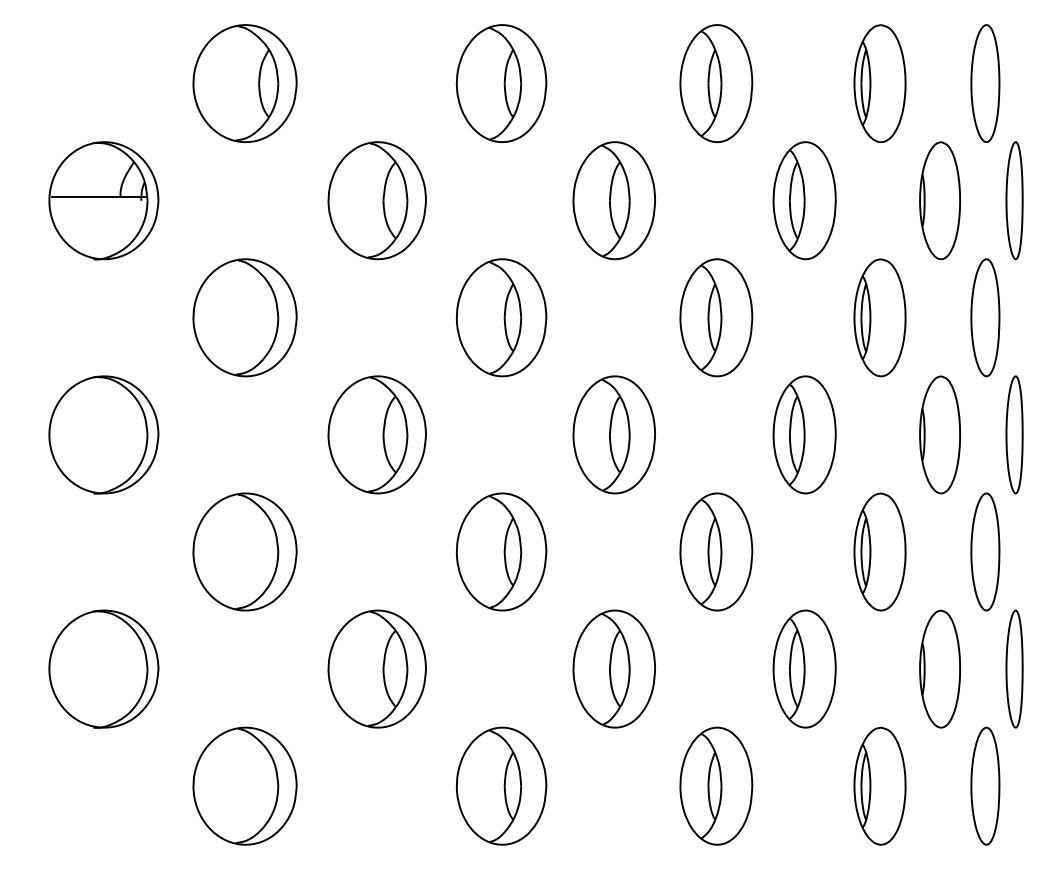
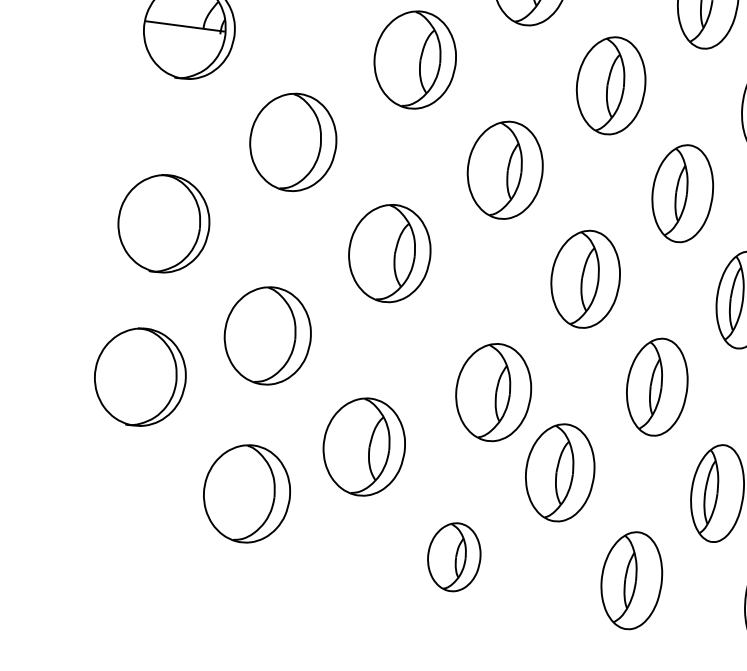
part: (501, 551) -> (493, 392), moved
part: (103, 668) -> (140, 376), moved
part: (244, 785) -> (246, 493), moved
part: (501, 785) -> (454, 556), size x0.7

